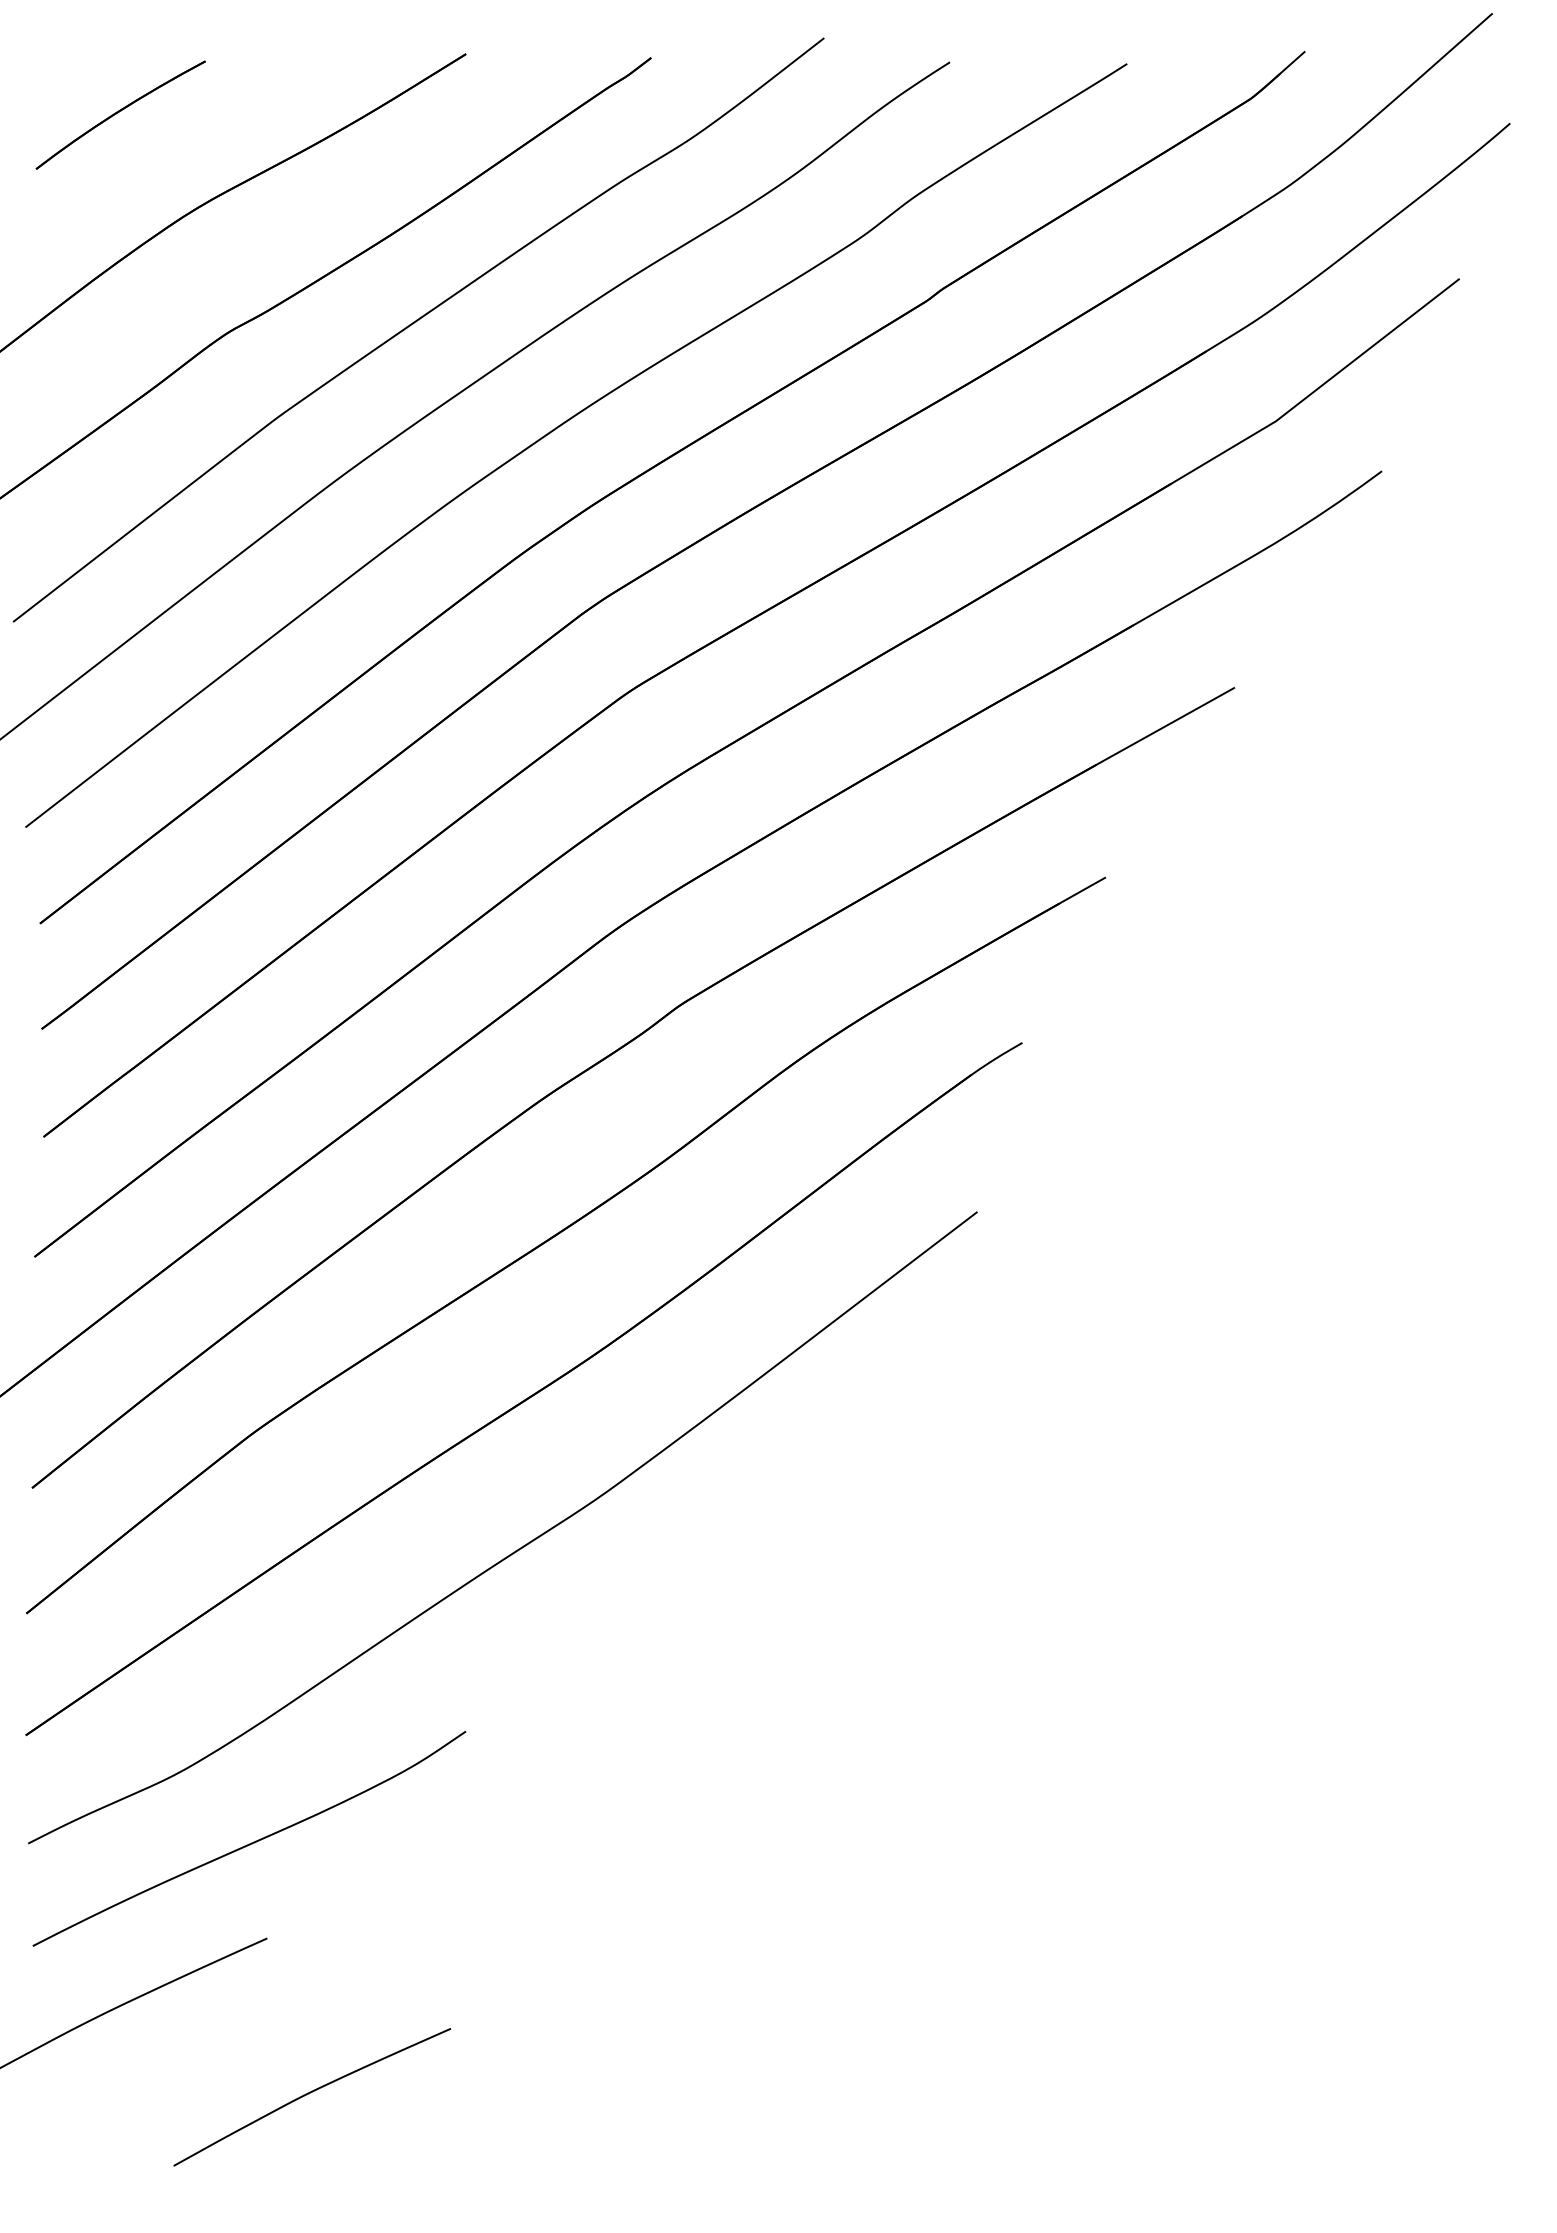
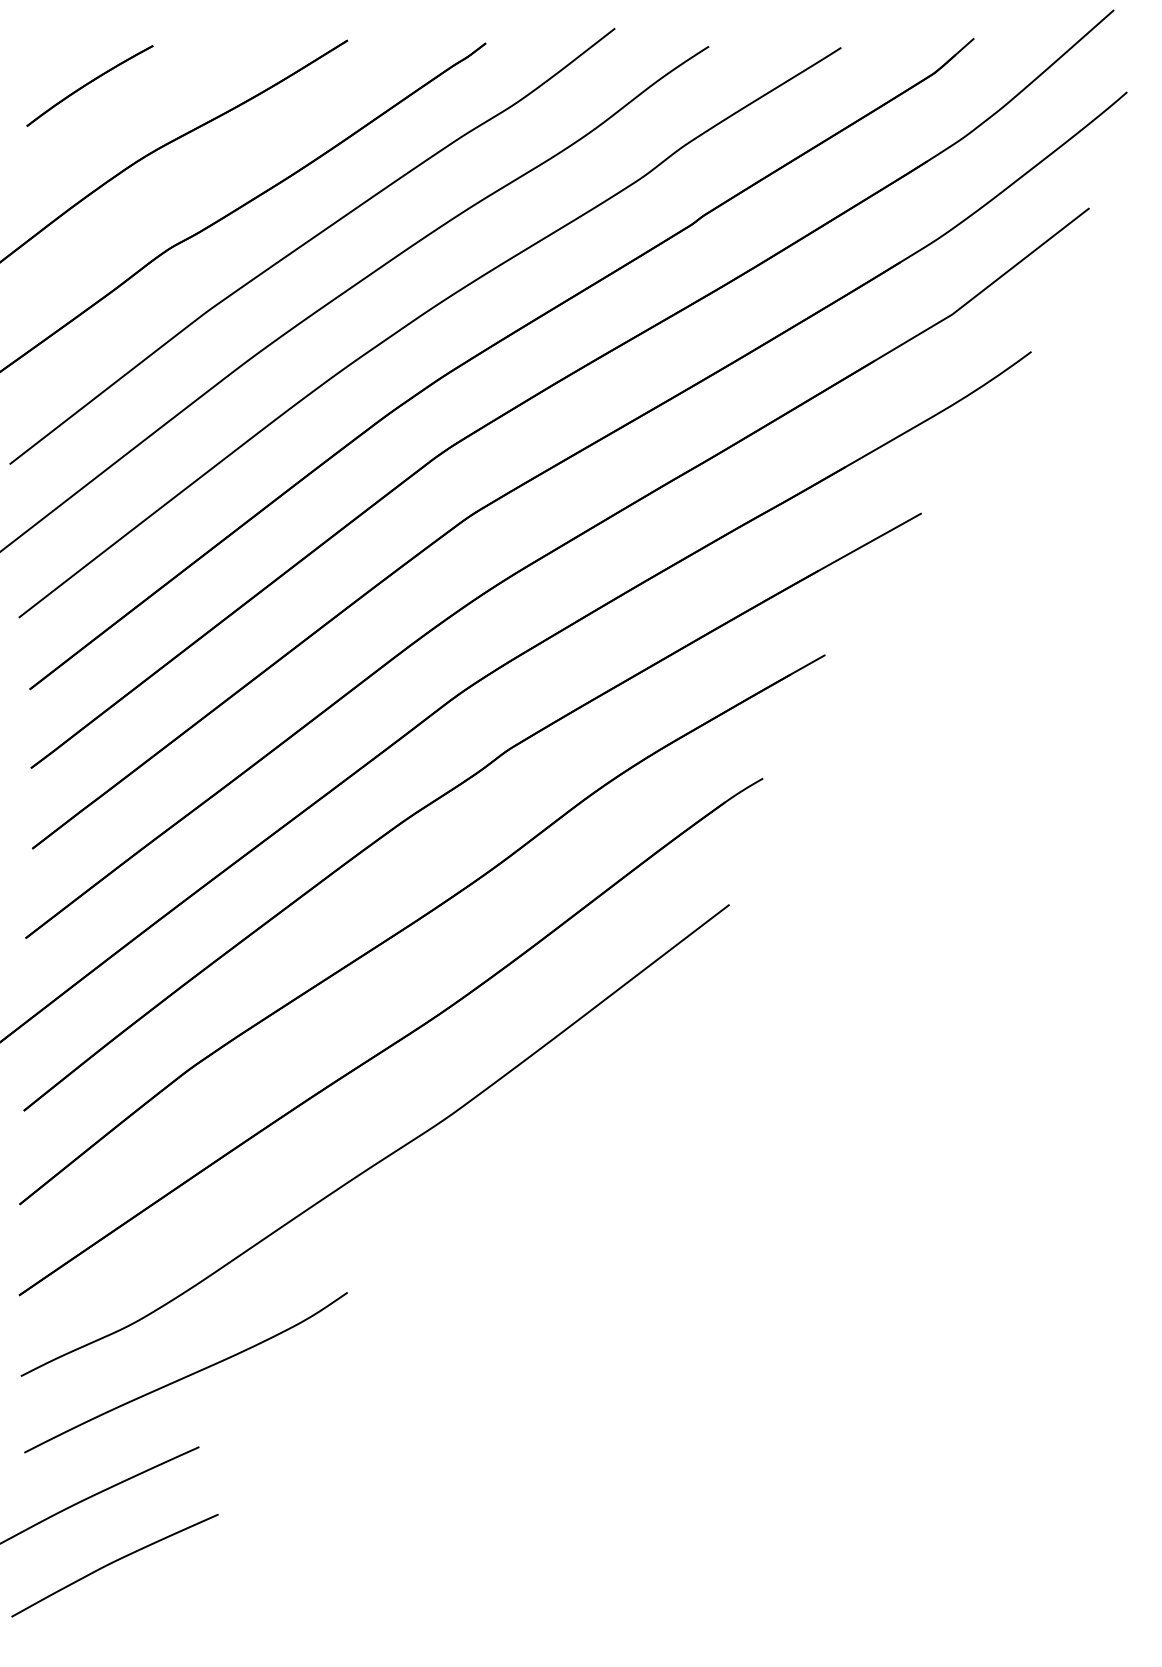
curve: (310, 2093) -> (113, 1562), moved

